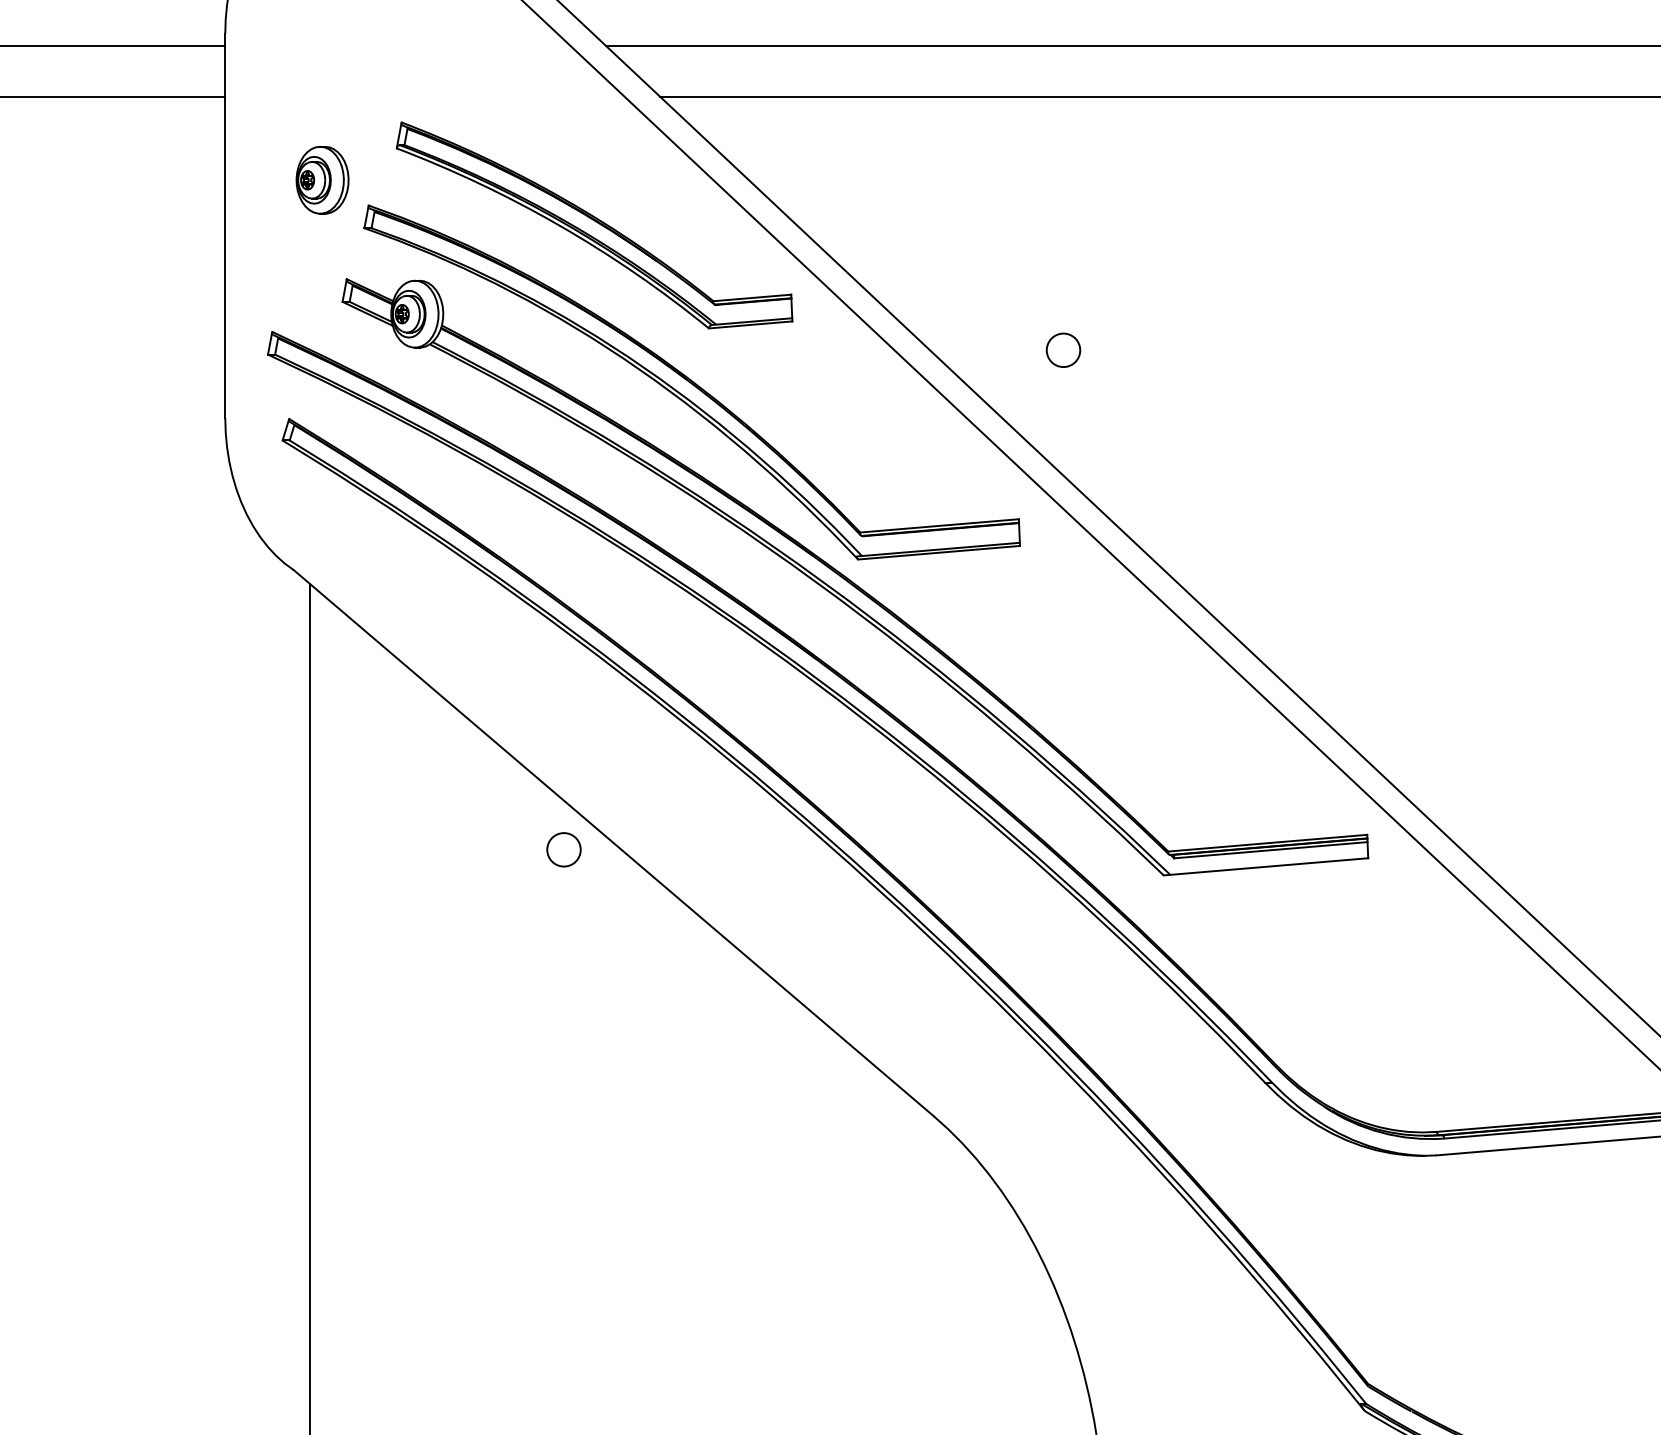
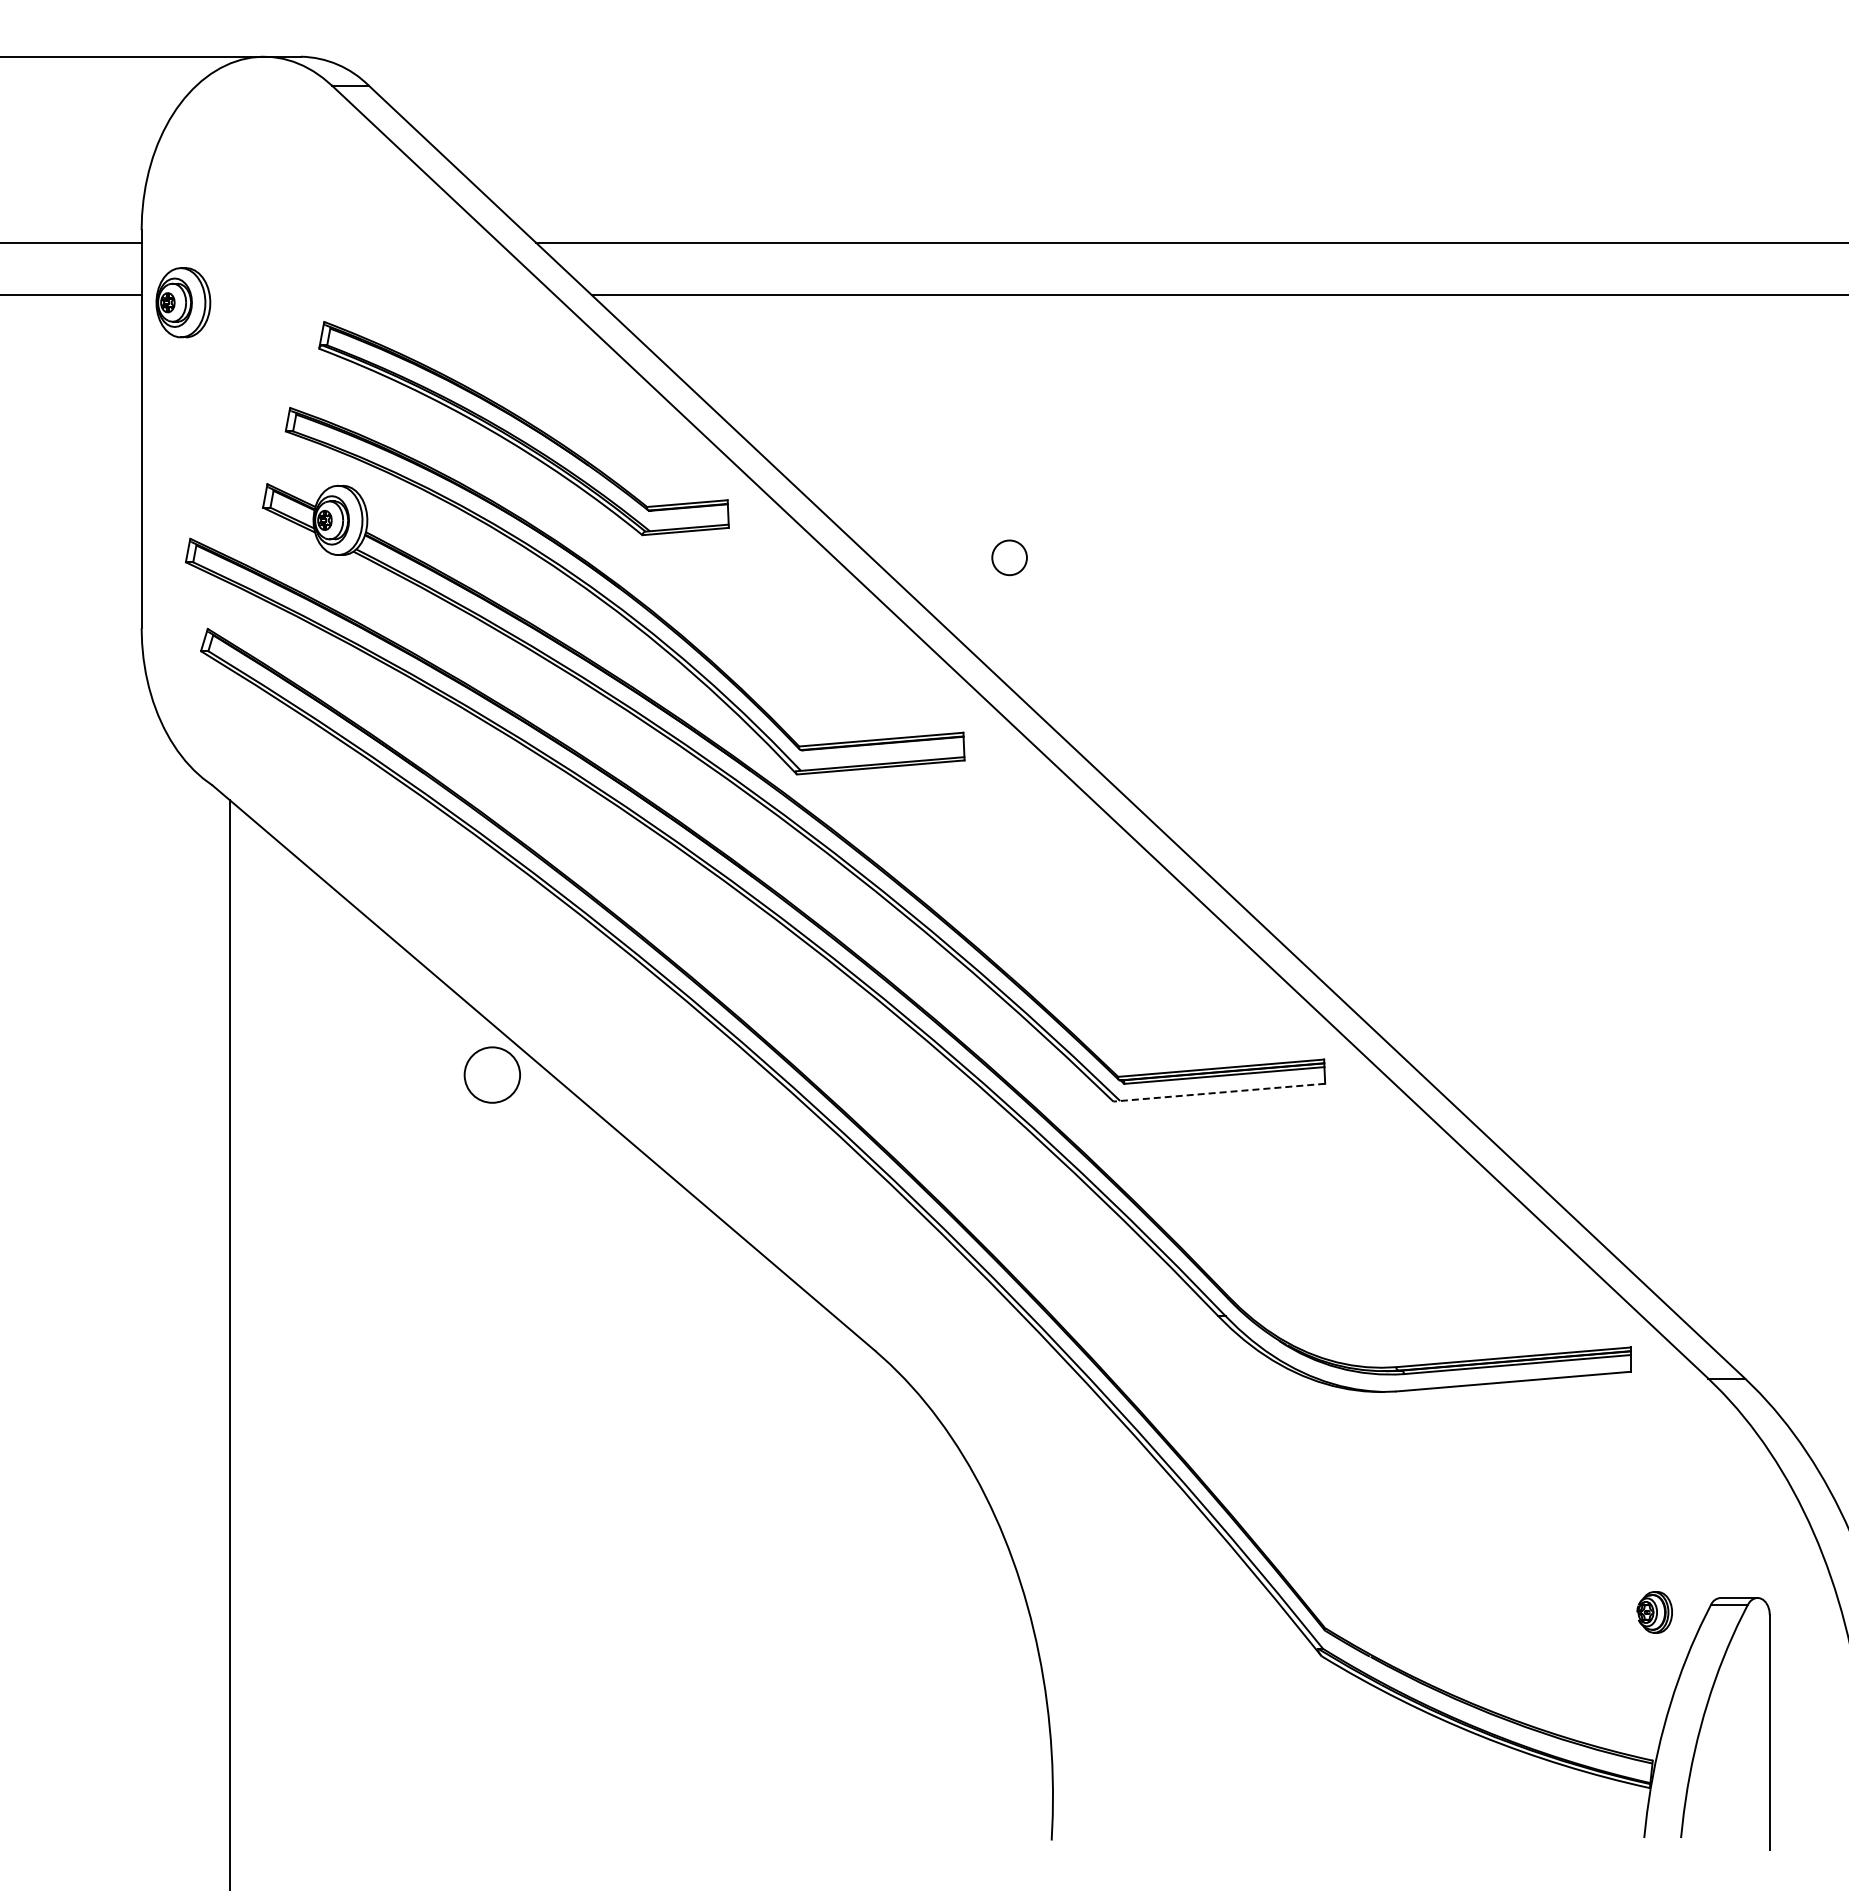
part: (322, 180) -> (183, 302), moved
circle: (564, 849) -> (492, 1074), size x1.6
line: (1265, 866) -> (1218, 1092), solid -> dashed

